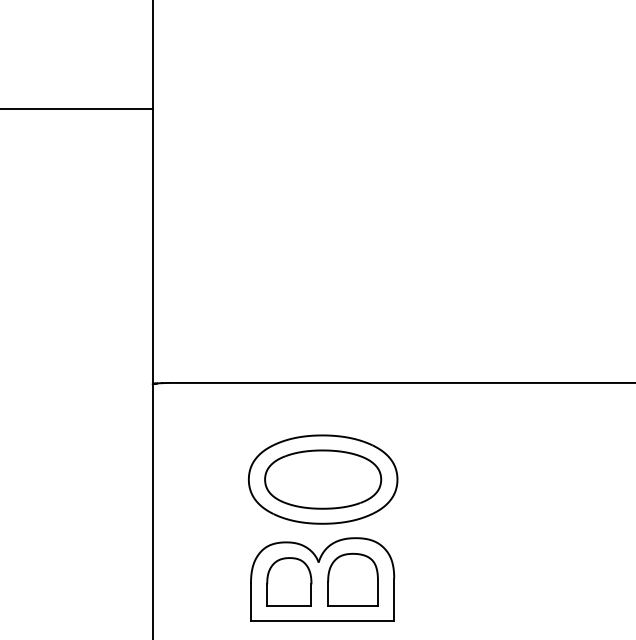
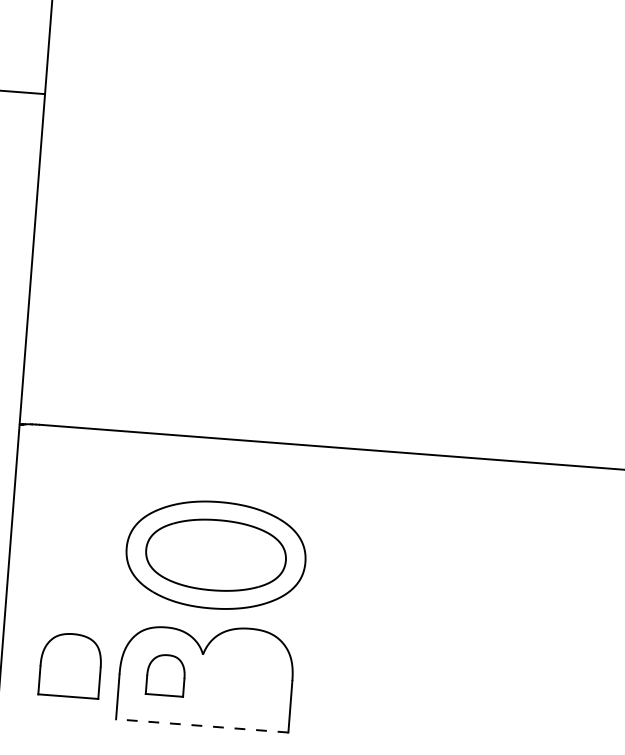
part: (352, 579) -> (70, 664), moved
part: (289, 581) -> (166, 674), size x0.7
line: (322, 621) -> (202, 725), solid -> dashed

